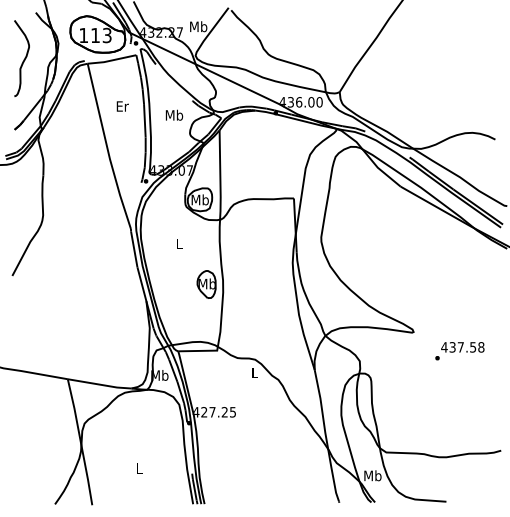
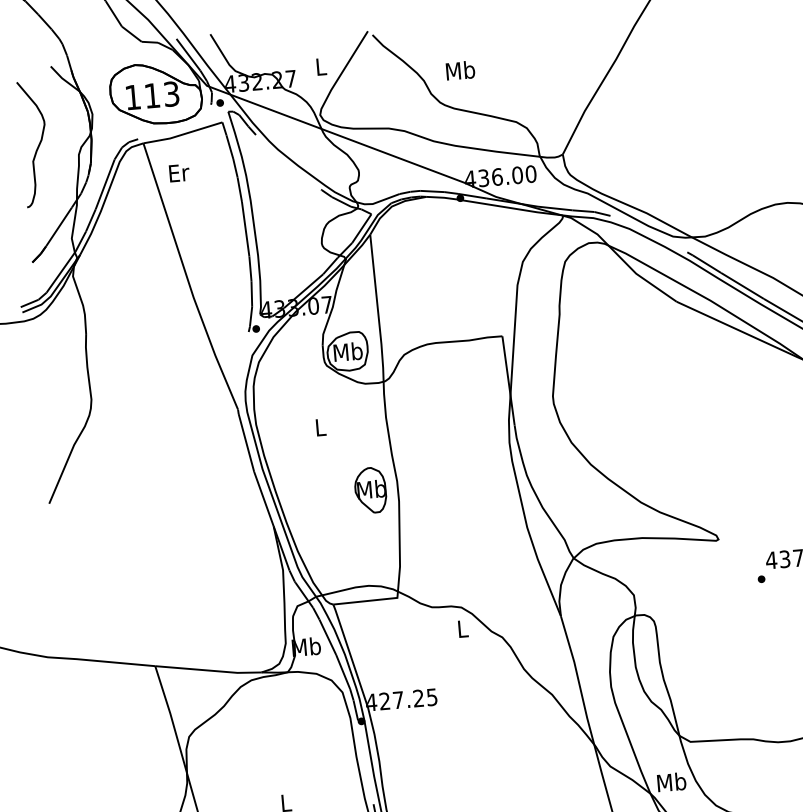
text: (198, 26) -> (320, 66), Mb -> L
text: (122, 106) -> (178, 173), moved
text: (174, 114) -> (460, 69), moved

